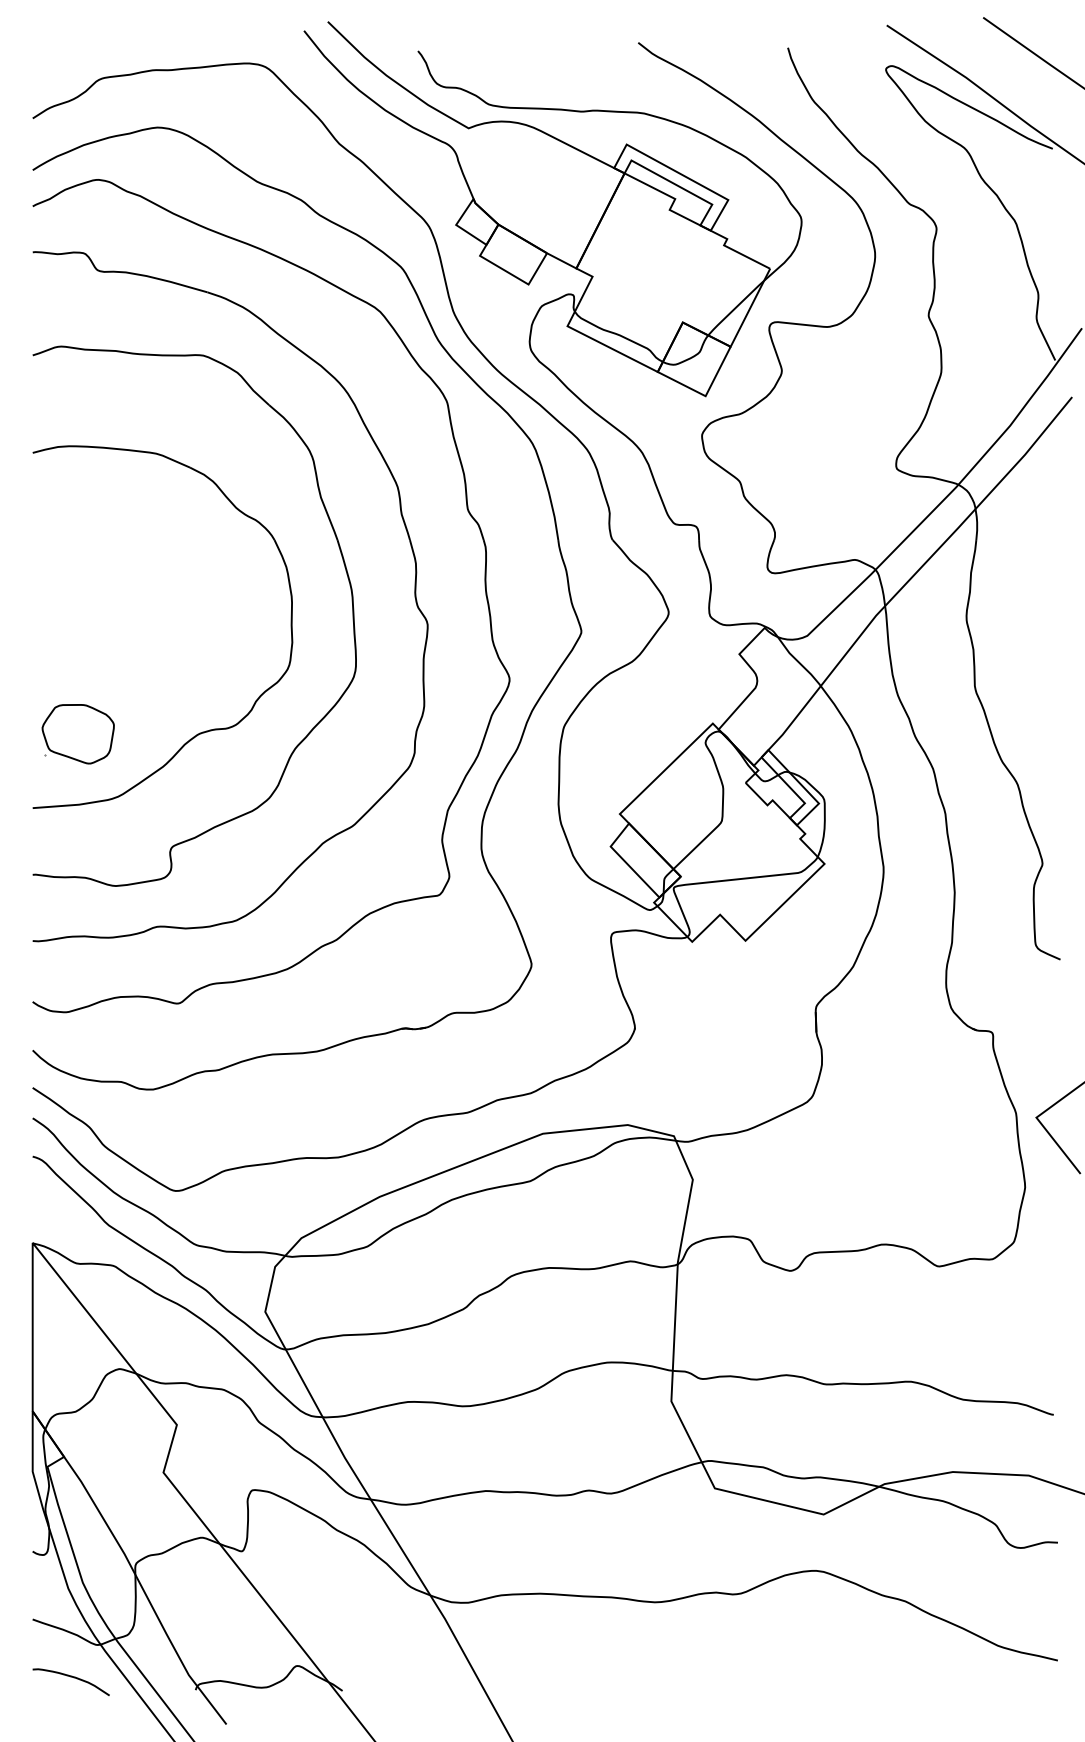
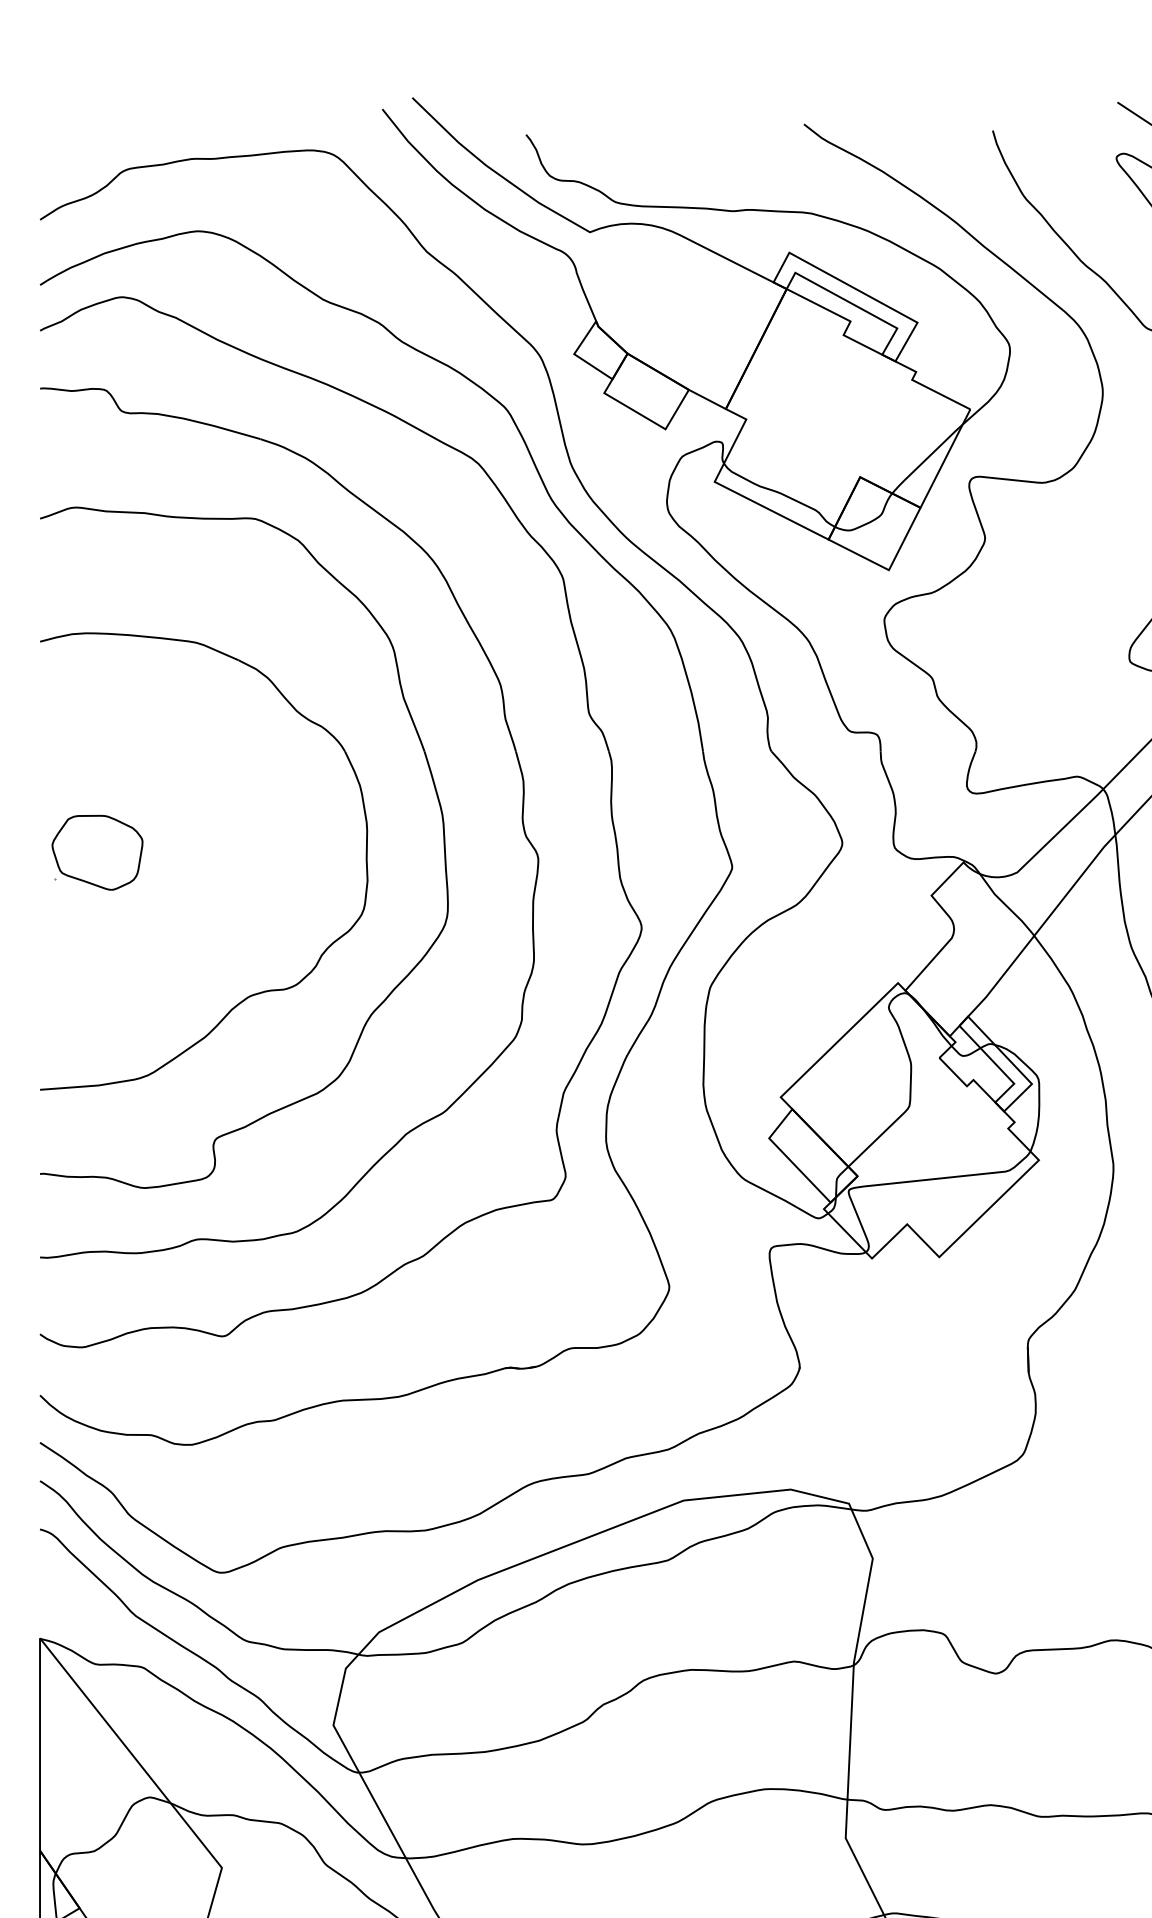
part: (77, 734) -> (96, 853), moved

